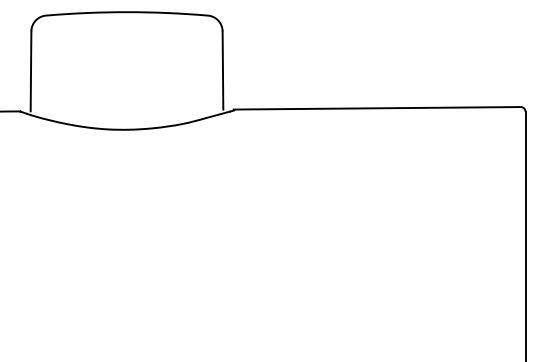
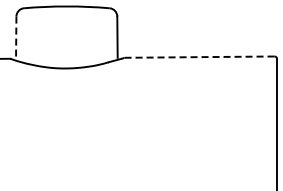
line: (31, 72) -> (16, 38), solid -> dashed
line: (376, 108) -> (198, 57), solid -> dashed

